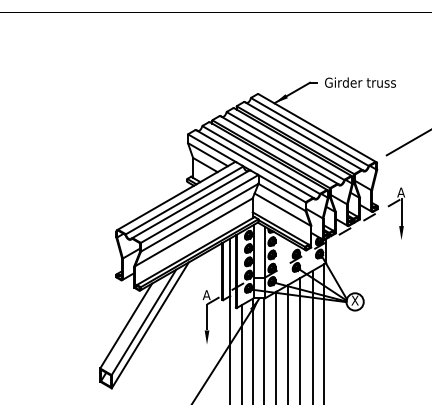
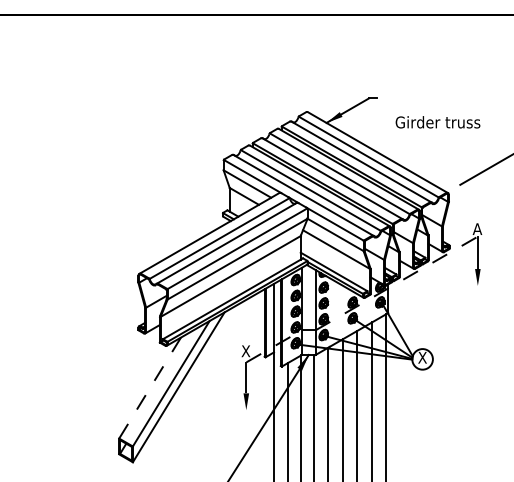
text: (360, 82) -> (437, 122), moved
text: (206, 294) -> (245, 350), A -> X
line: (125, 326) -> (149, 388), solid -> dashed

